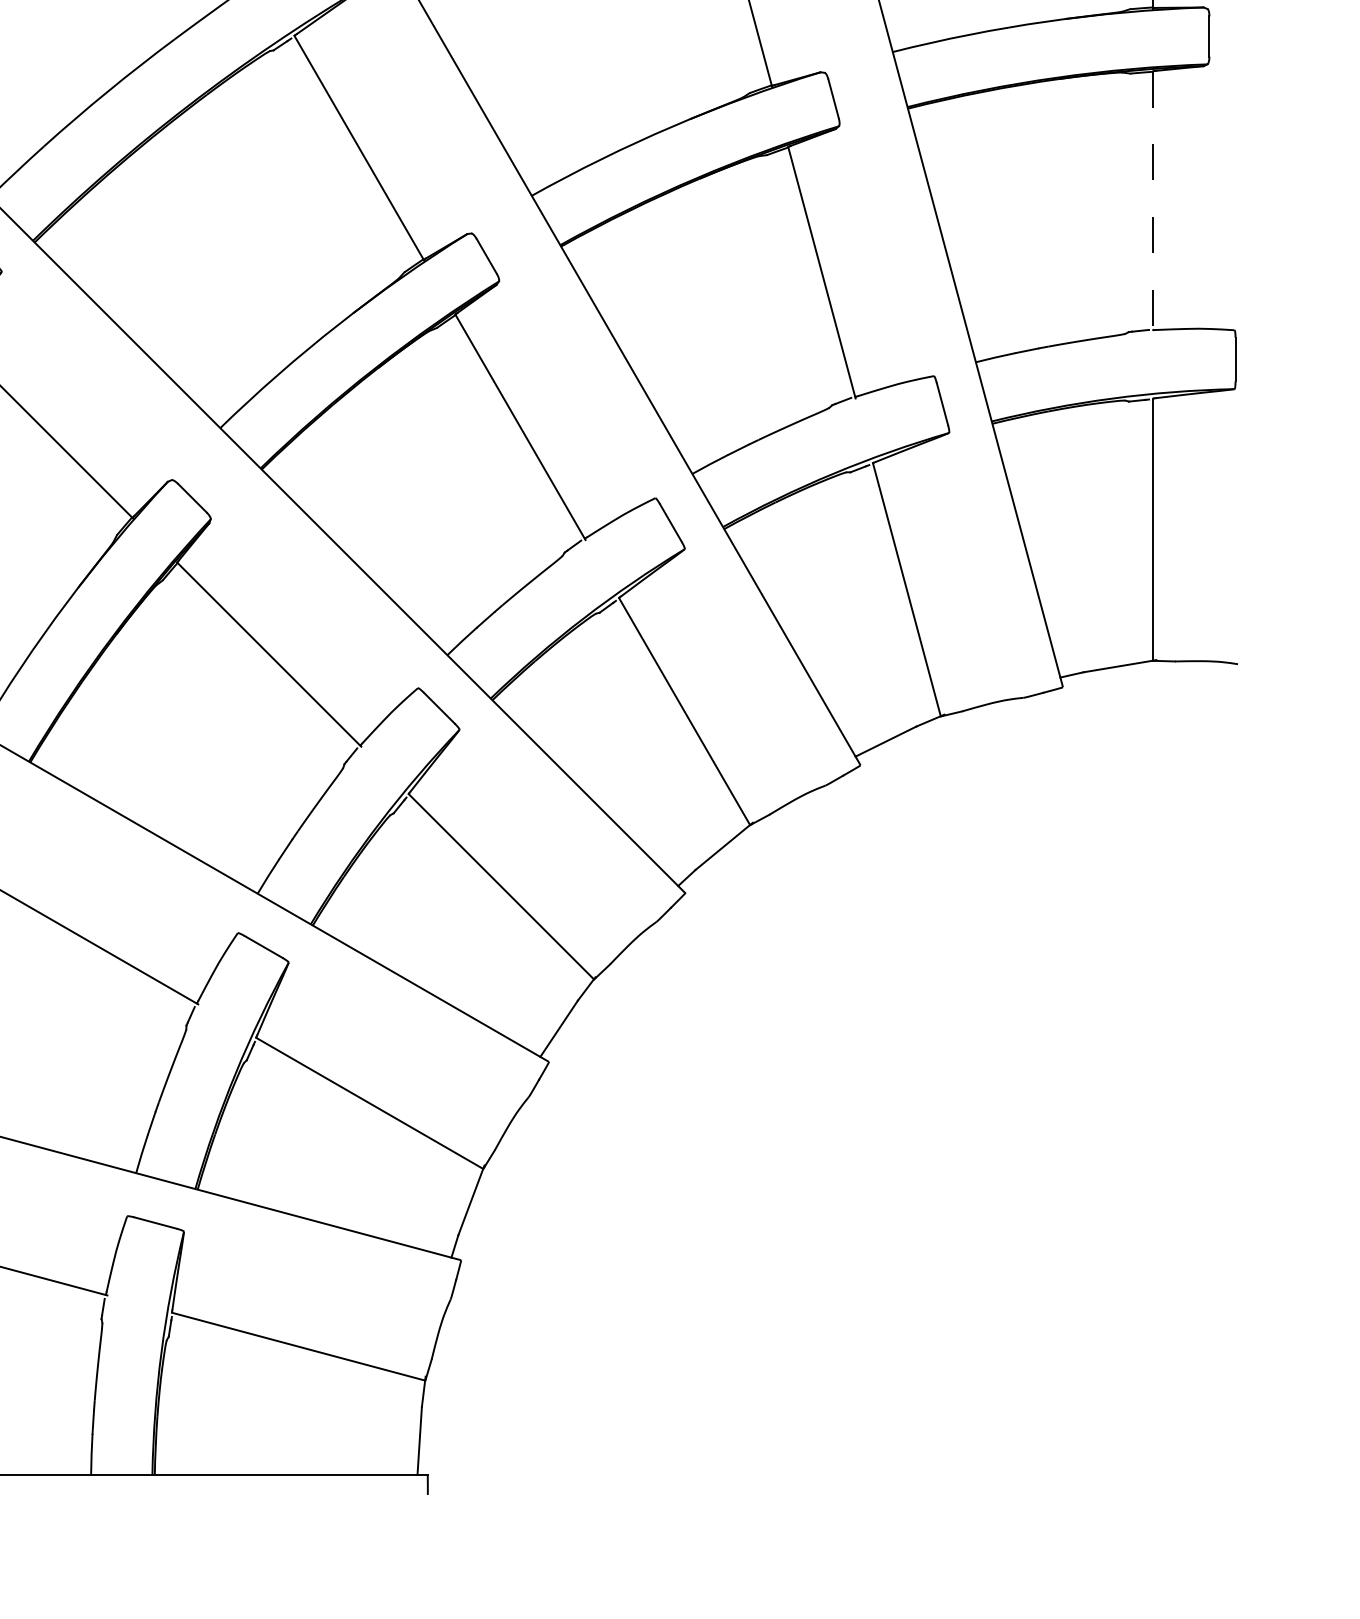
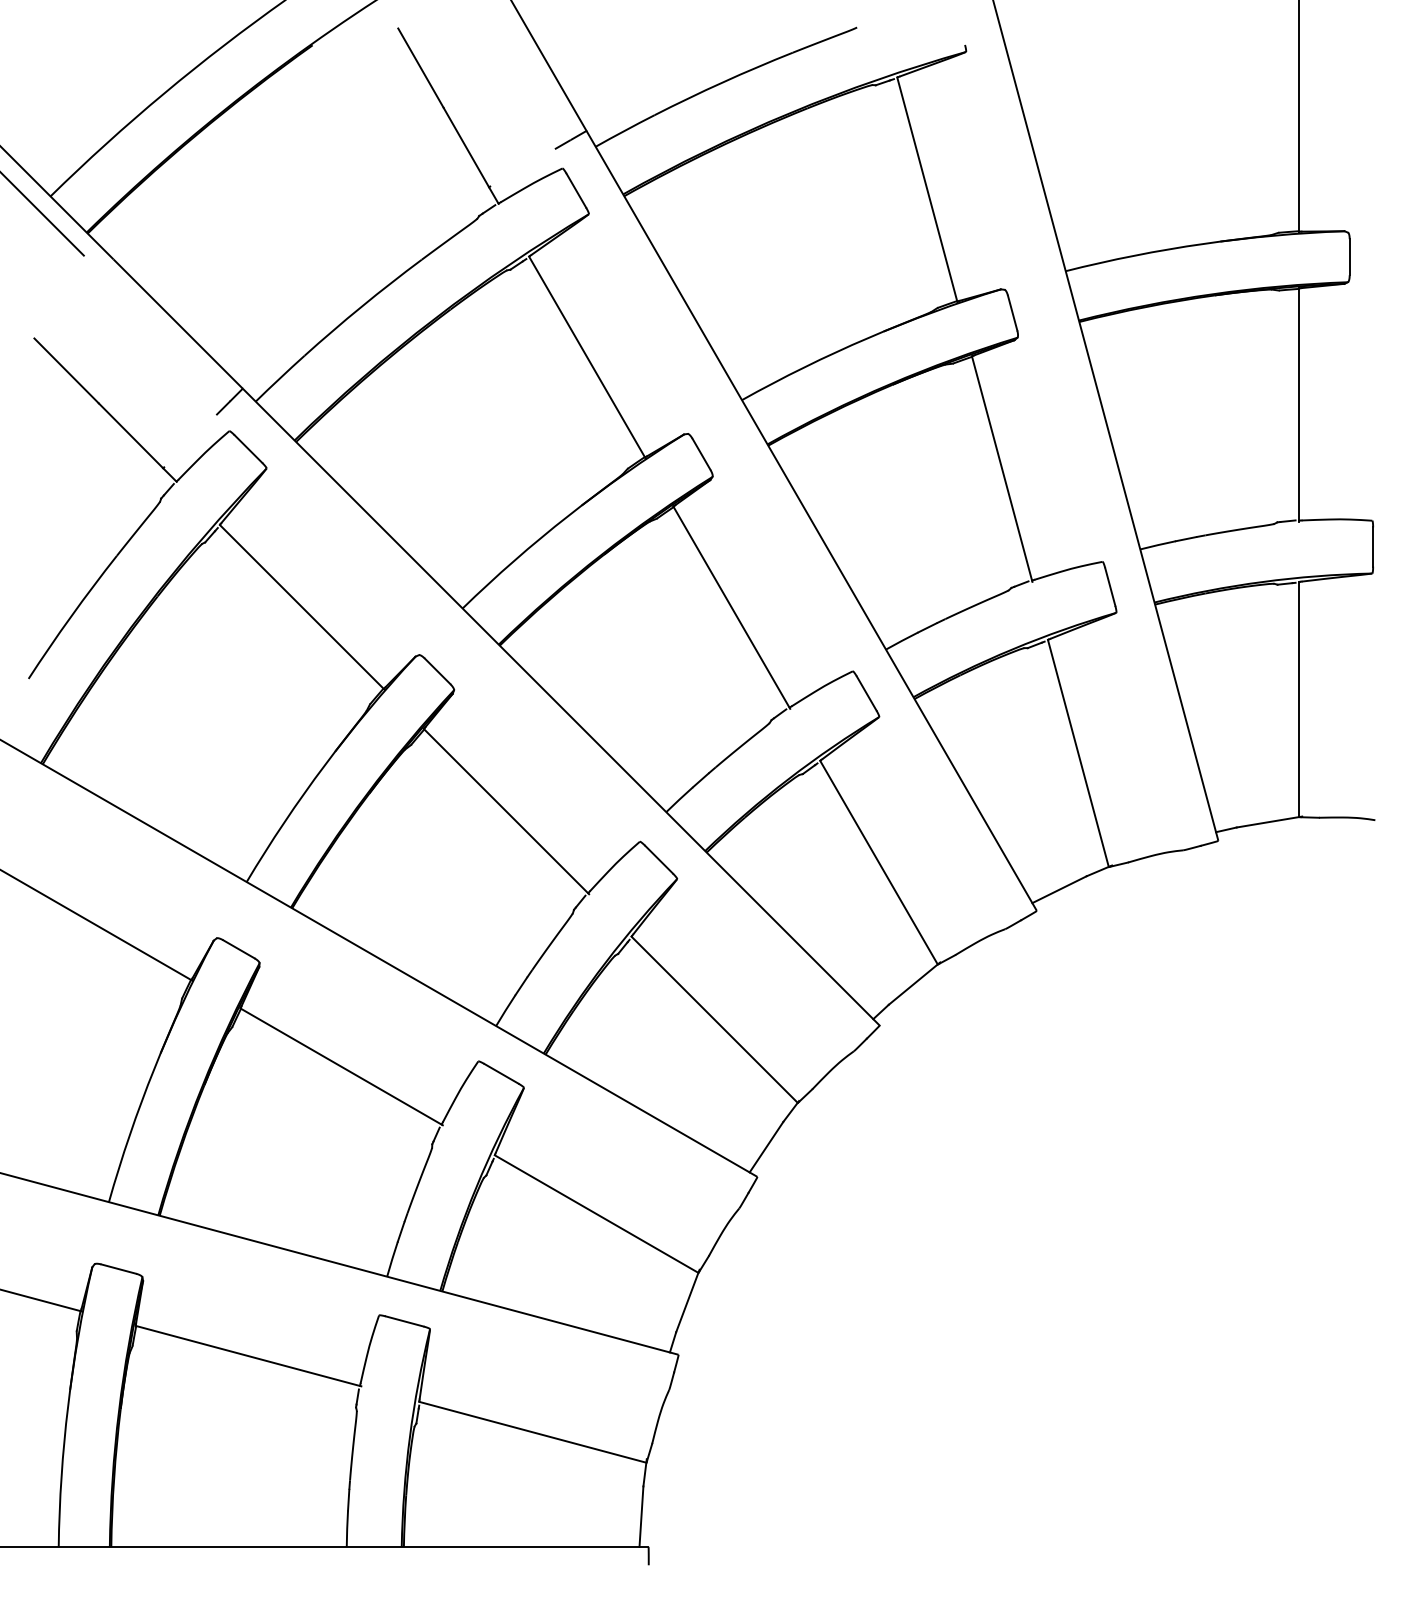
line: (1153, 201) -> (1299, 405), dashed -> solid

